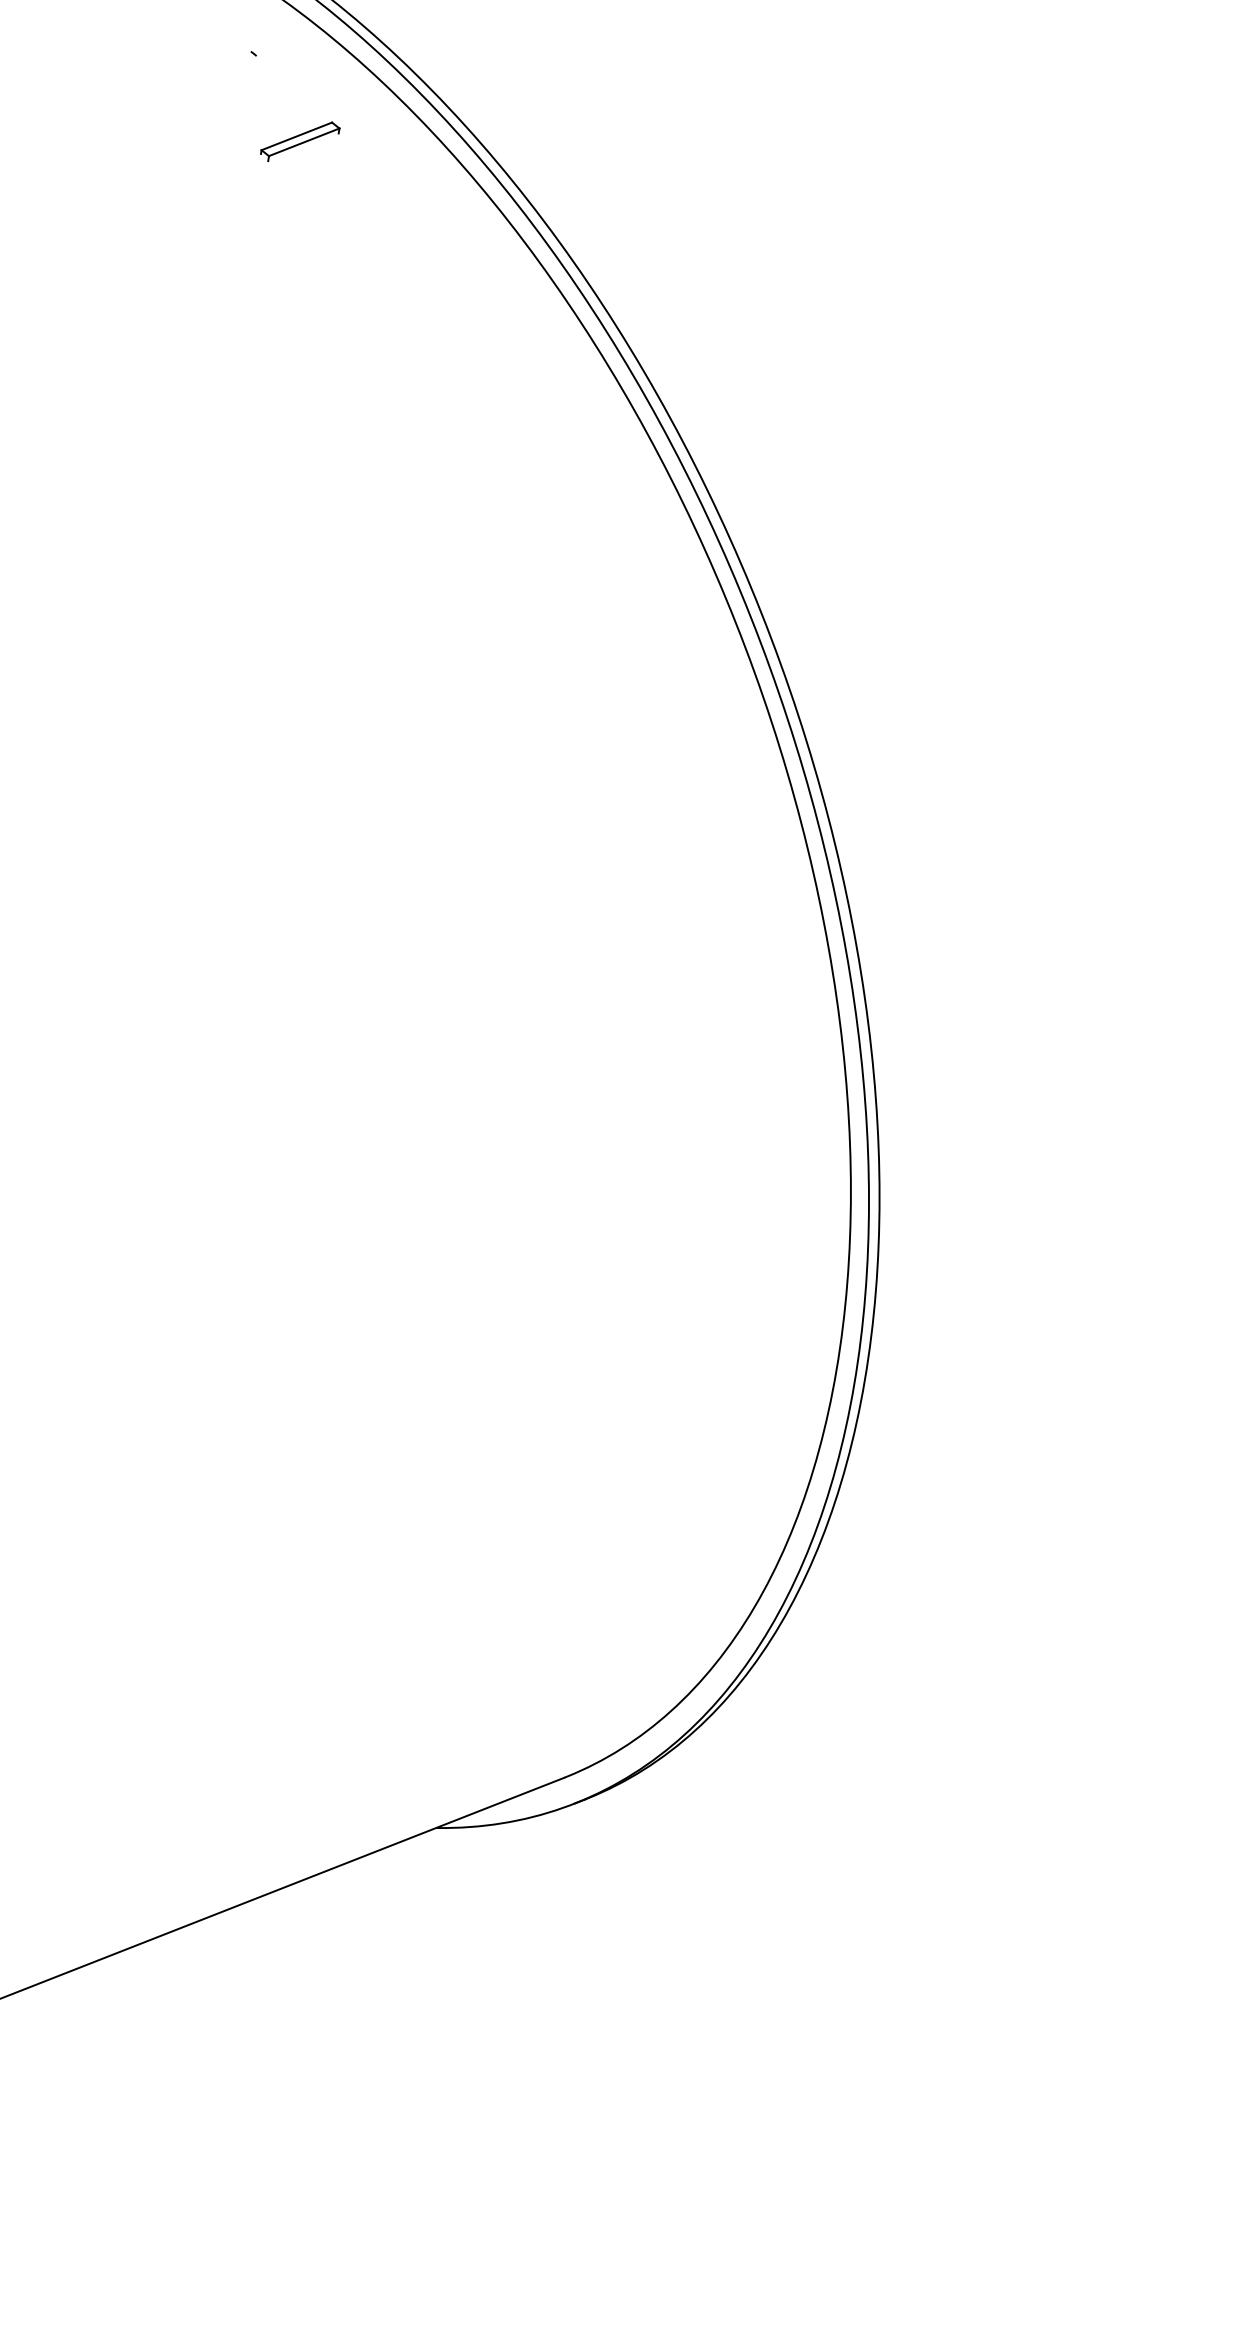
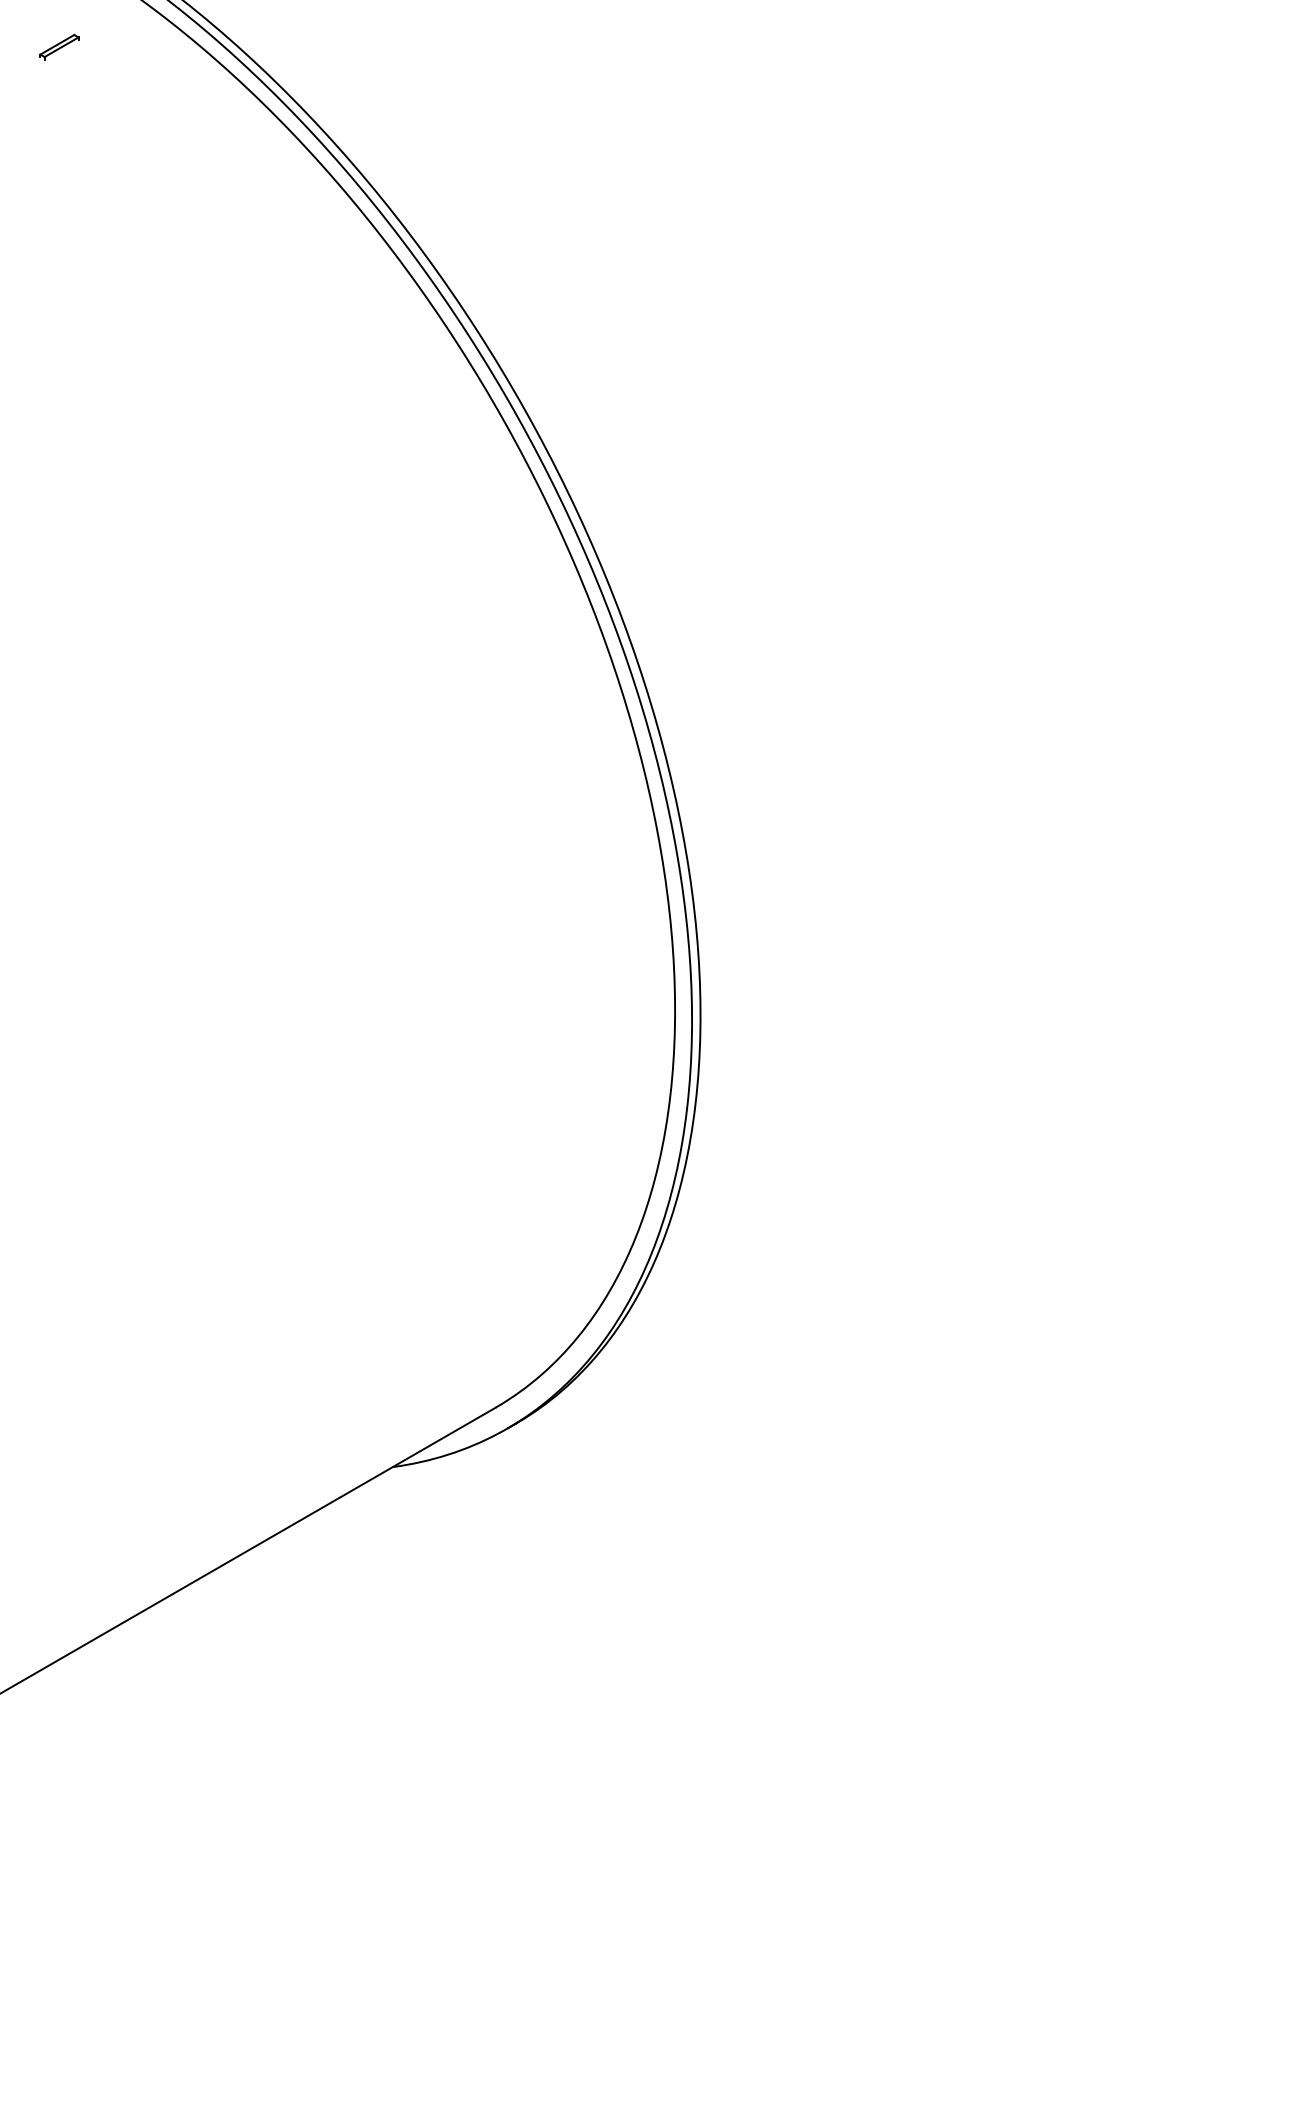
part: (300, 140) -> (59, 46), size x0.6

